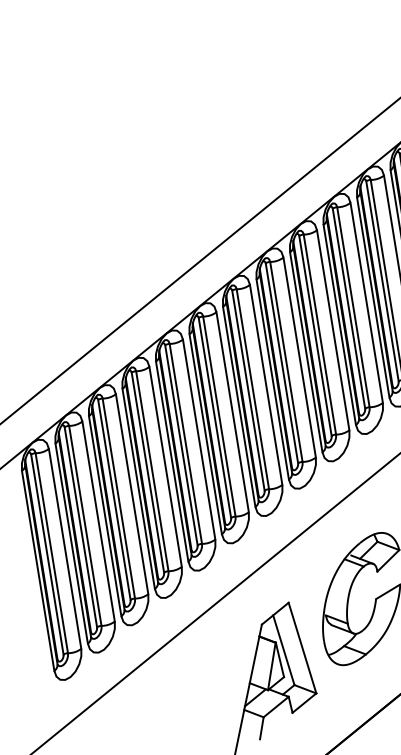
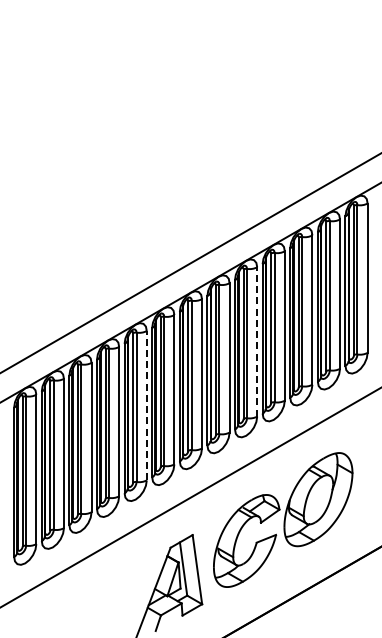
line: (333, 329) -> (257, 341), solid -> dashed
line: (198, 439) -> (146, 405), solid -> dashed

